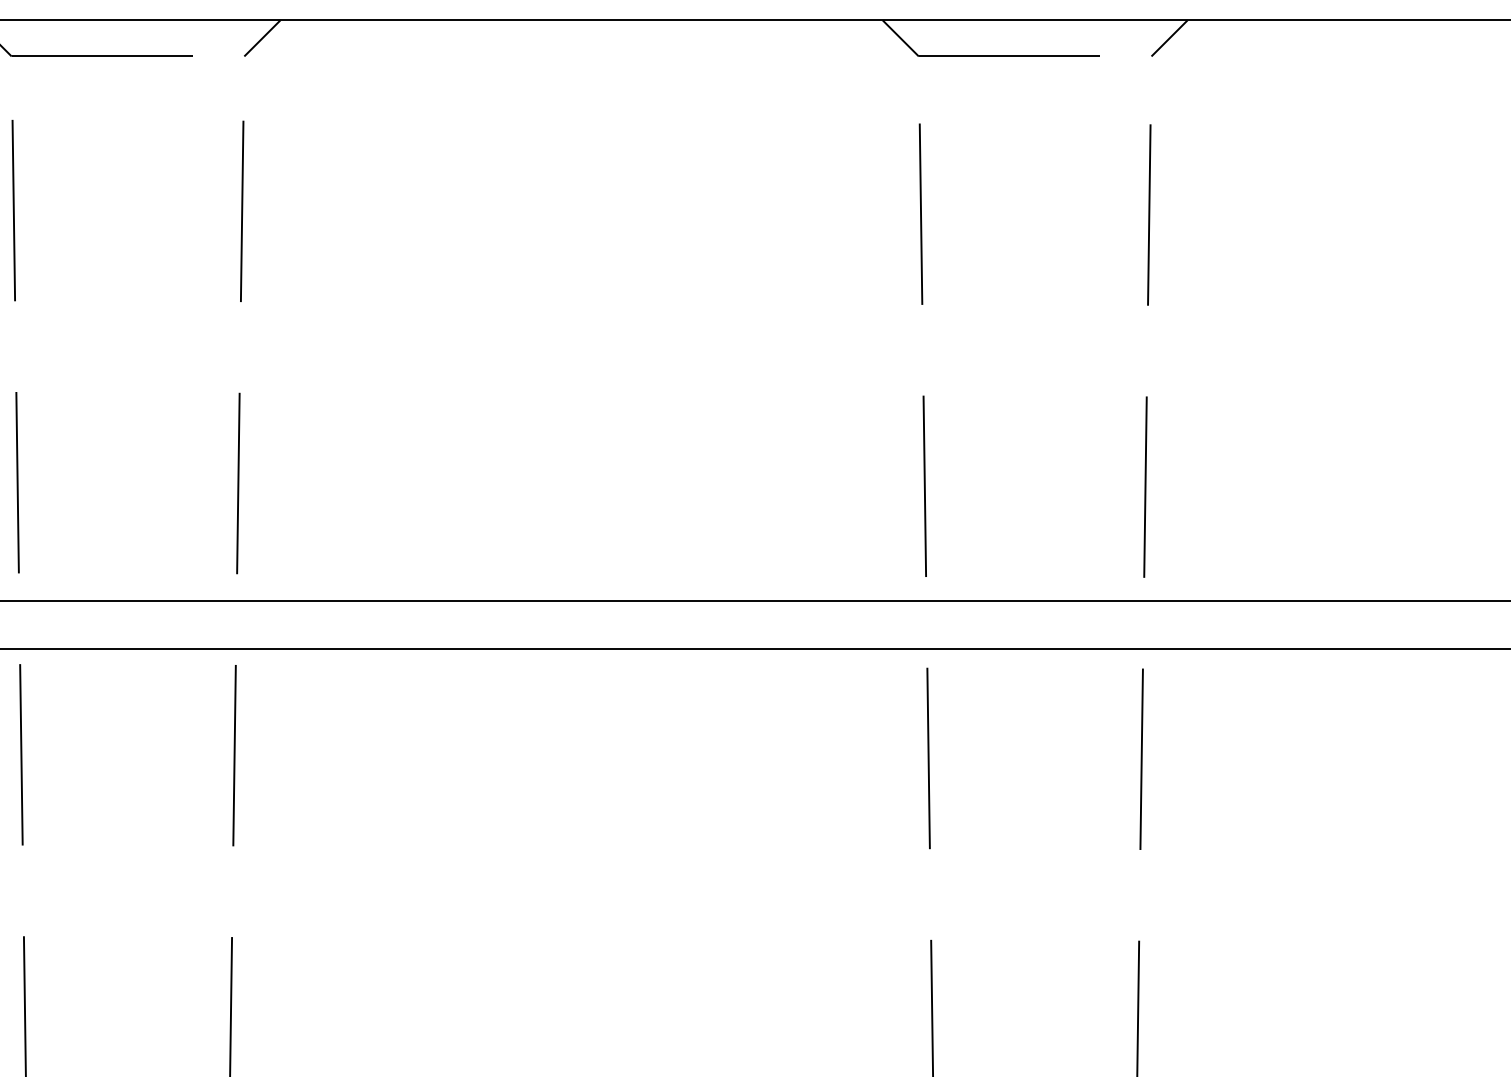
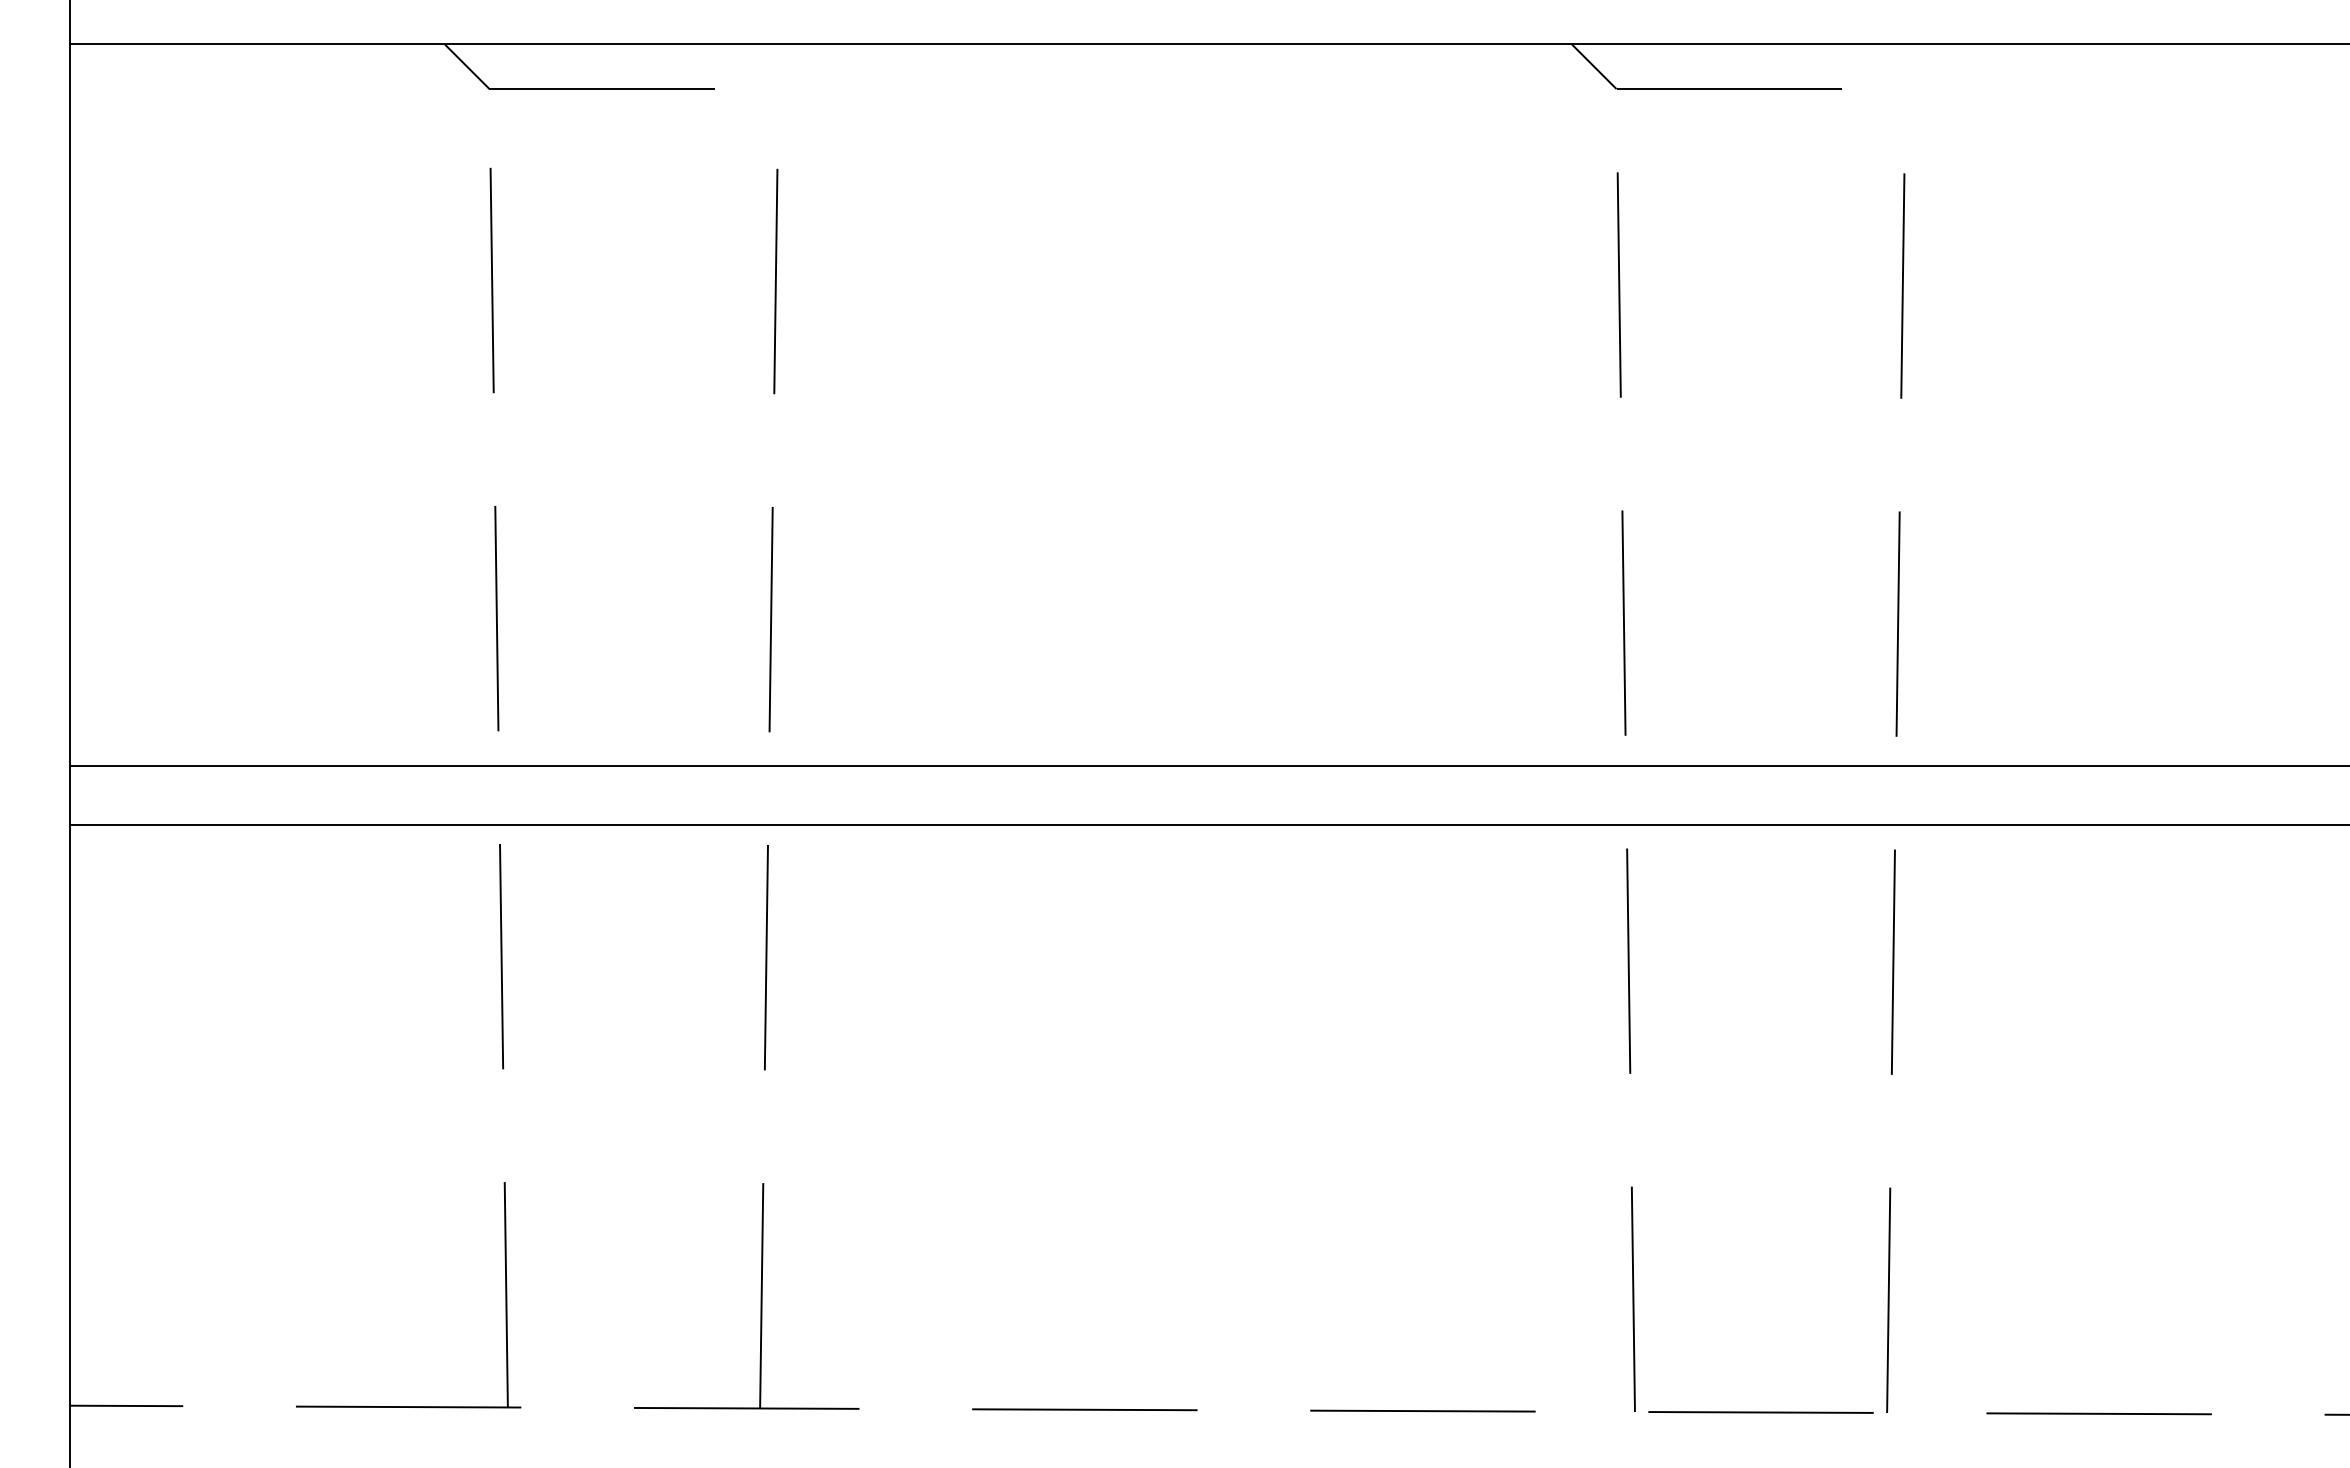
line: (262, 38) -> (800, 66), removed
line: (1169, 38) -> (1927, 66), removed

